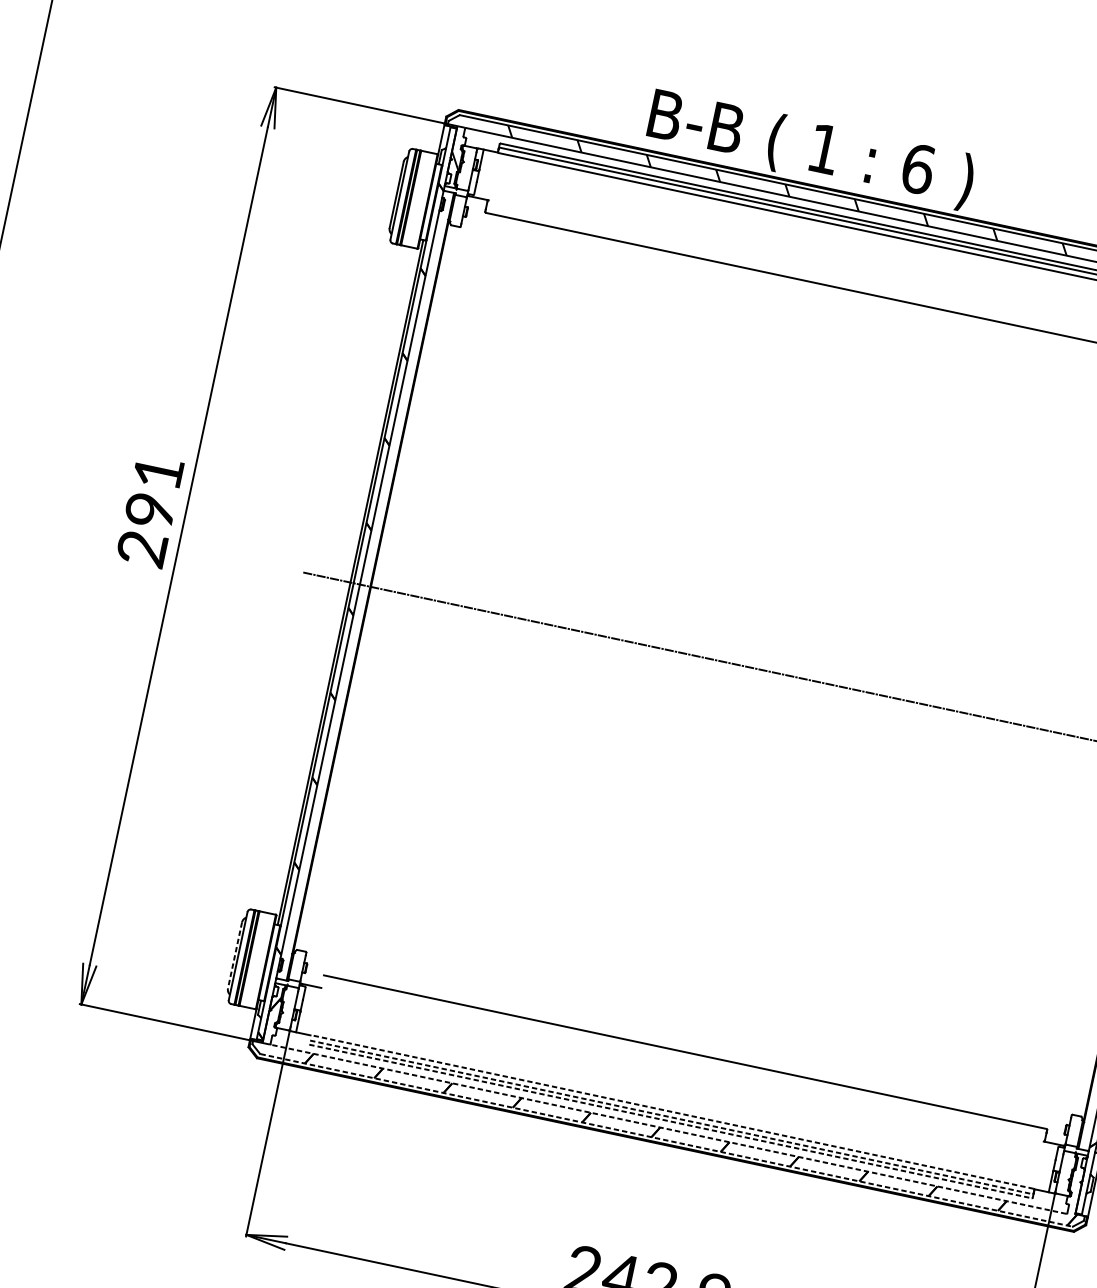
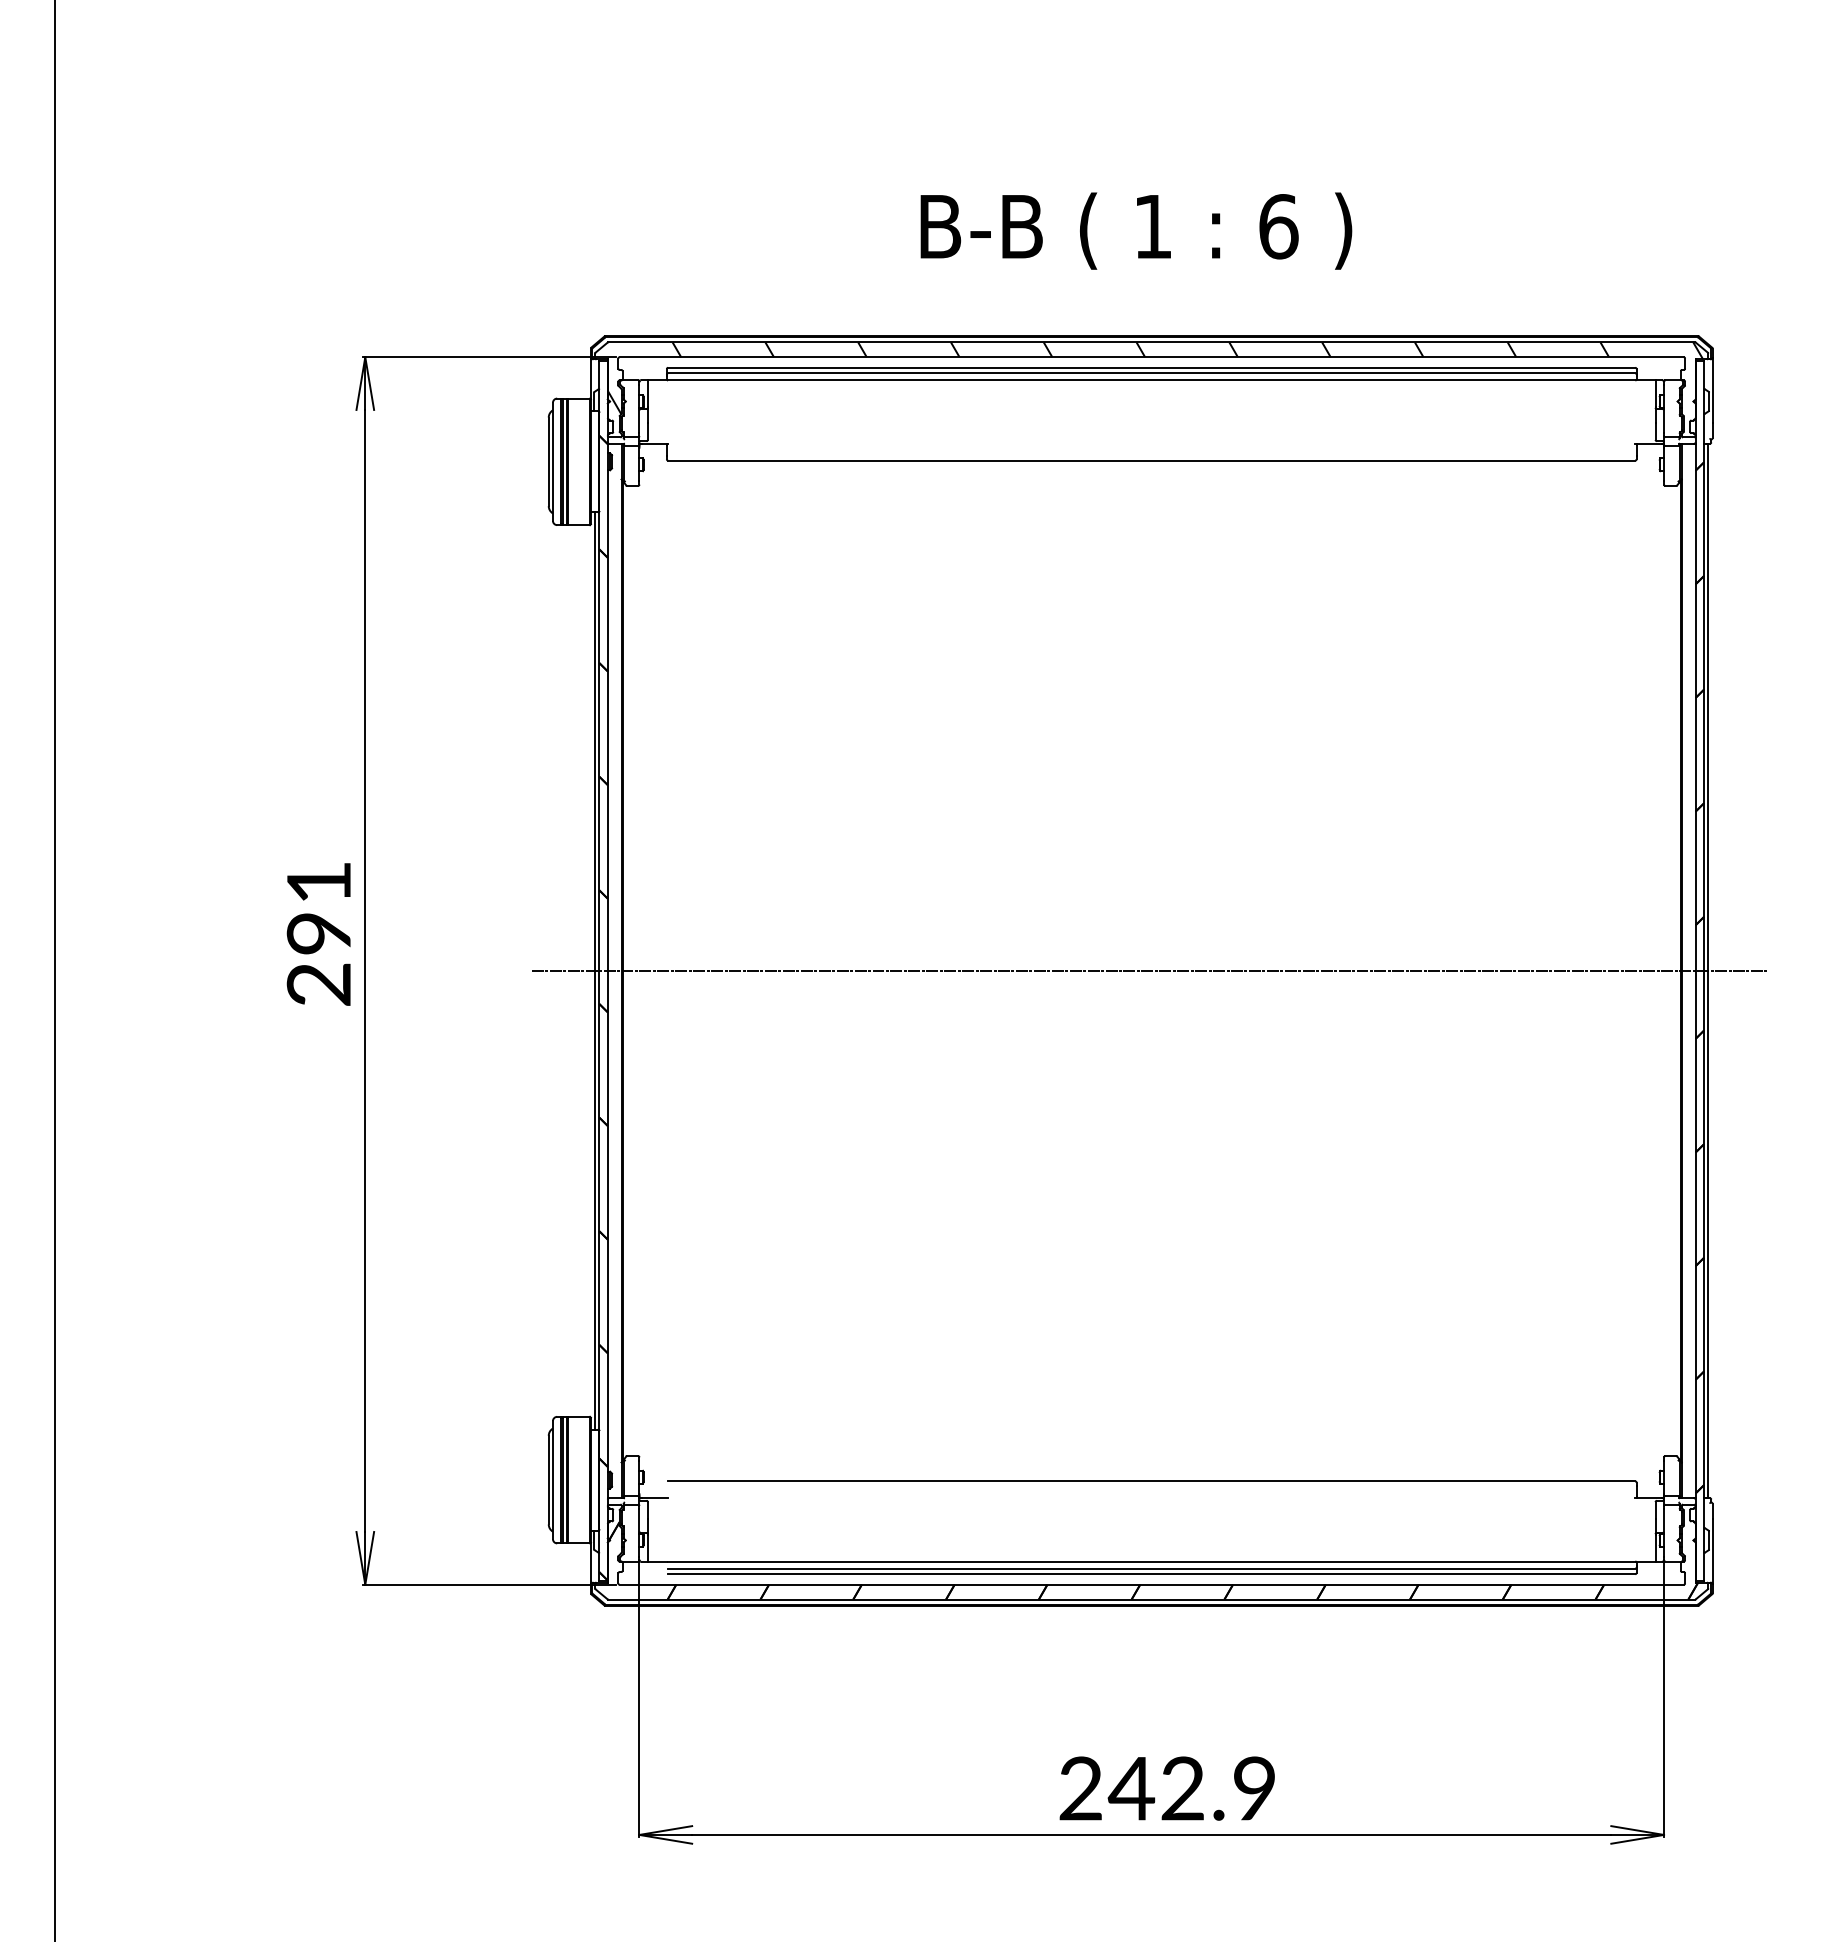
text: (811, 149) -> (1136, 230), moved
line: (234, 955) -> (548, 1480), dashed -> solid
line: (672, 1111) -> (1151, 1561), dashed -> solid
line: (671, 1117) -> (1151, 1568), dashed -> solid
line: (670, 1121) -> (1151, 1574), dashed -> solid
line: (668, 1129) -> (1151, 1584), dashed -> solid
line: (667, 1140) -> (1152, 1599), dashed -> solid

